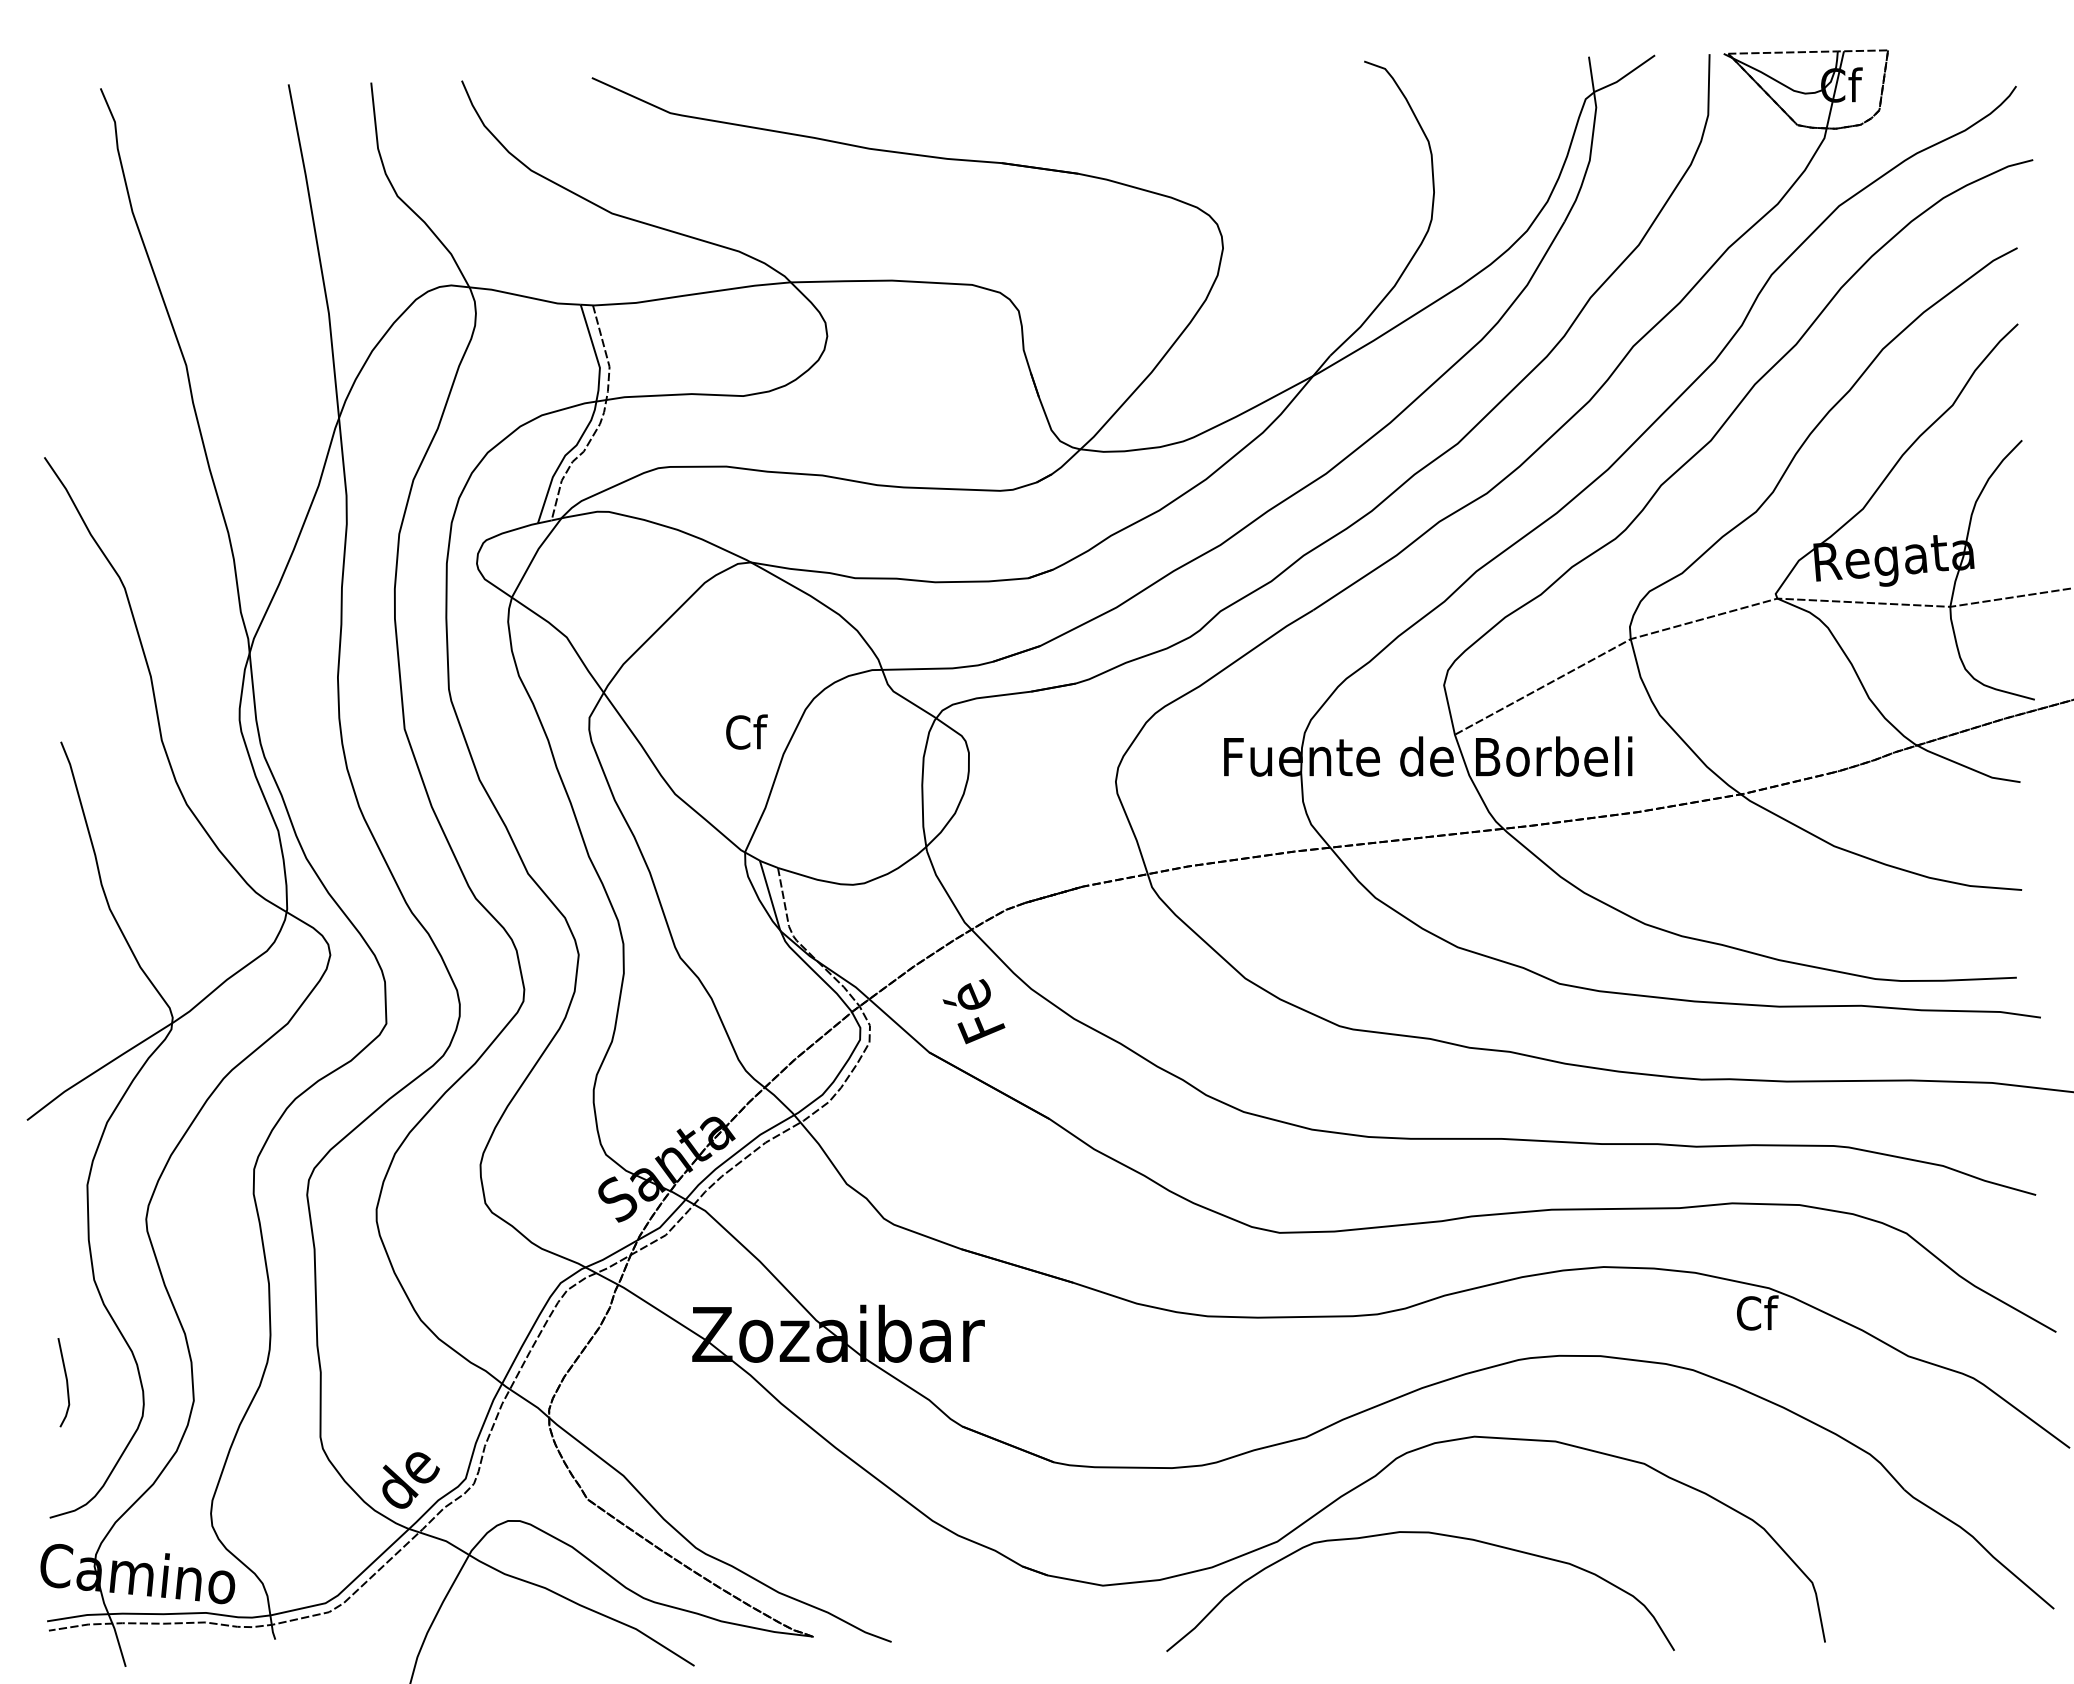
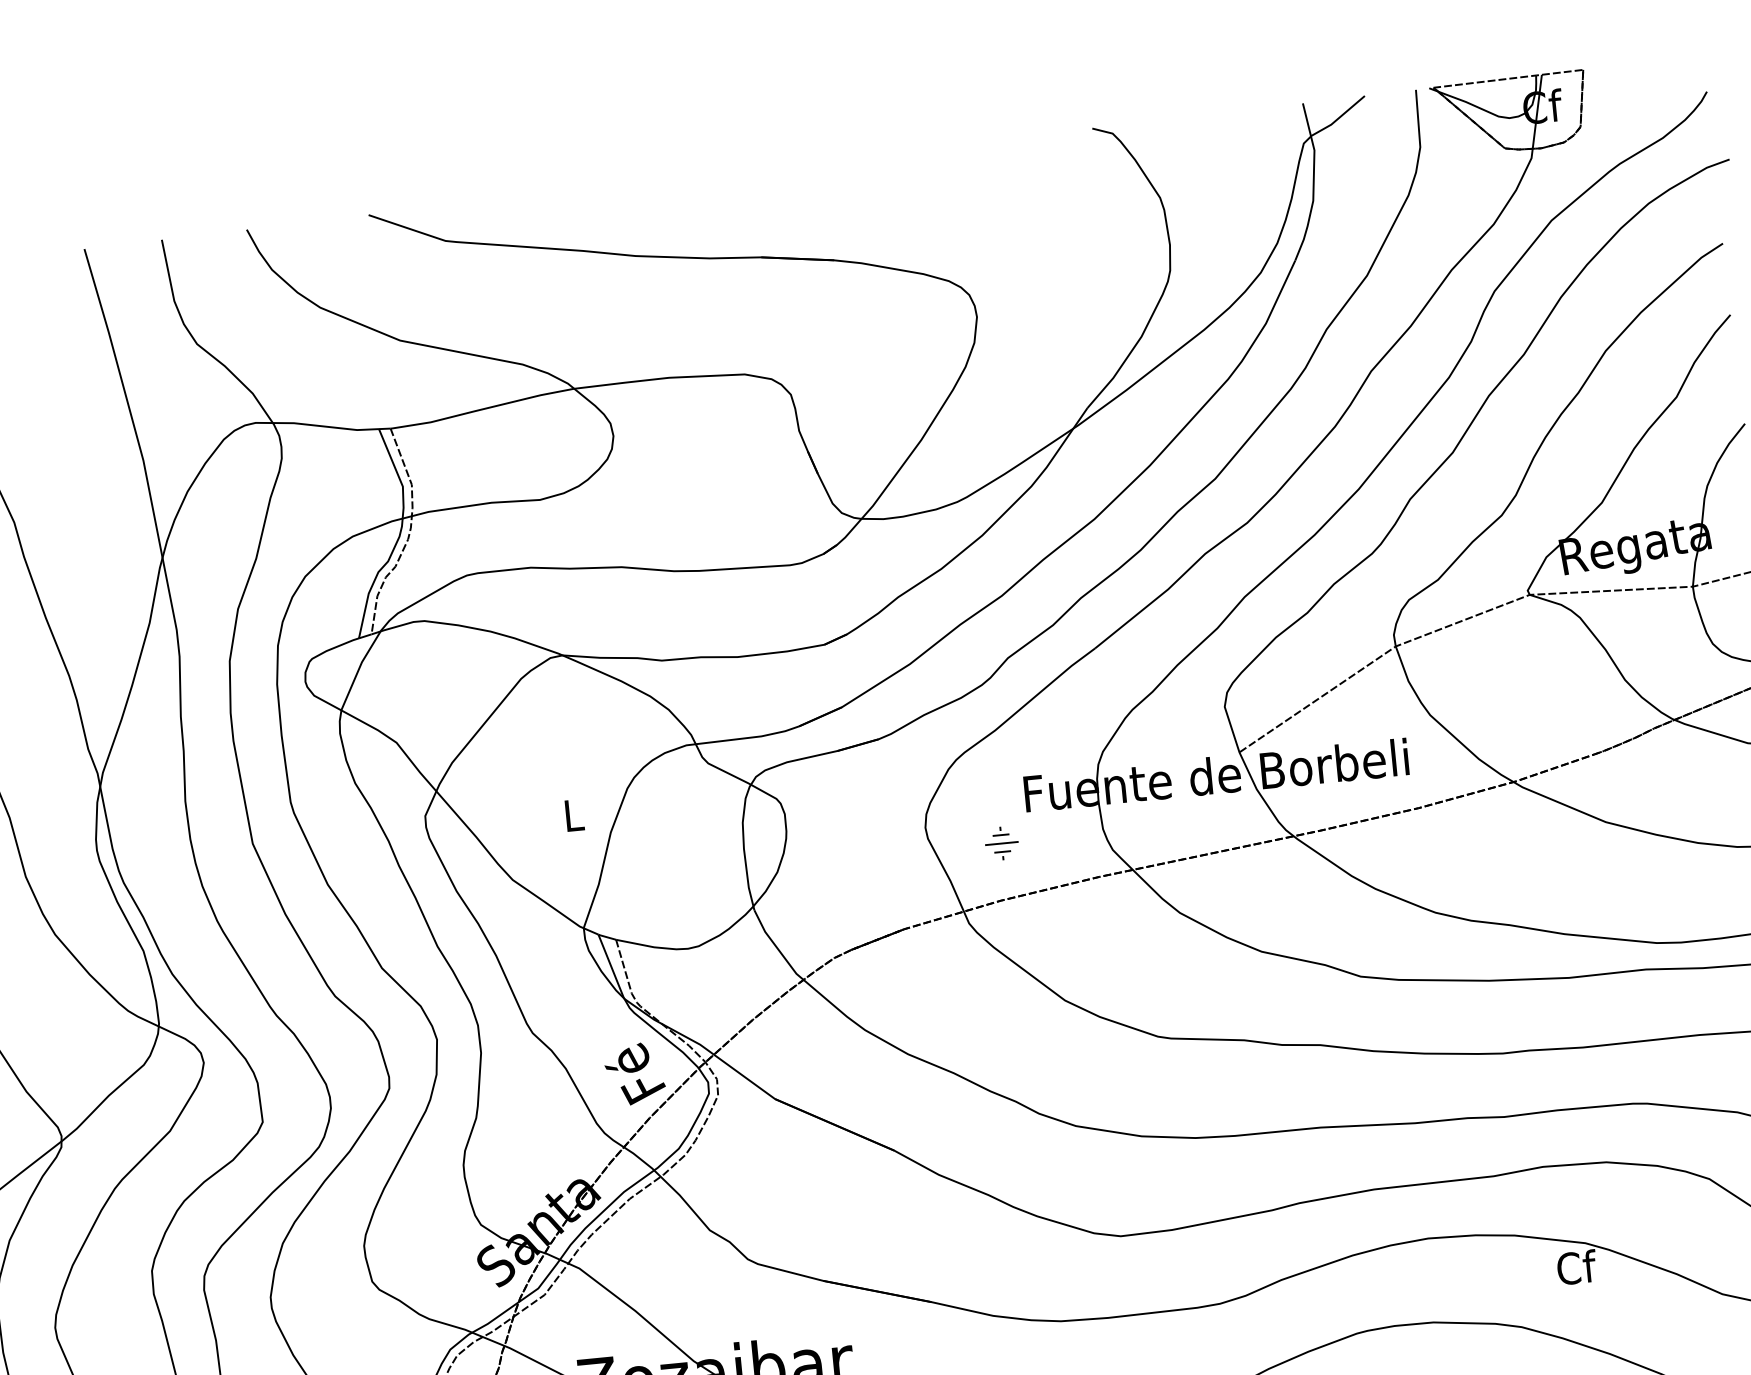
text: (746, 731) -> (573, 814), Cf -> L
part: (1194, 805) -> (1001, 842), added
text: (973, 1011) -> (634, 1074), moved

